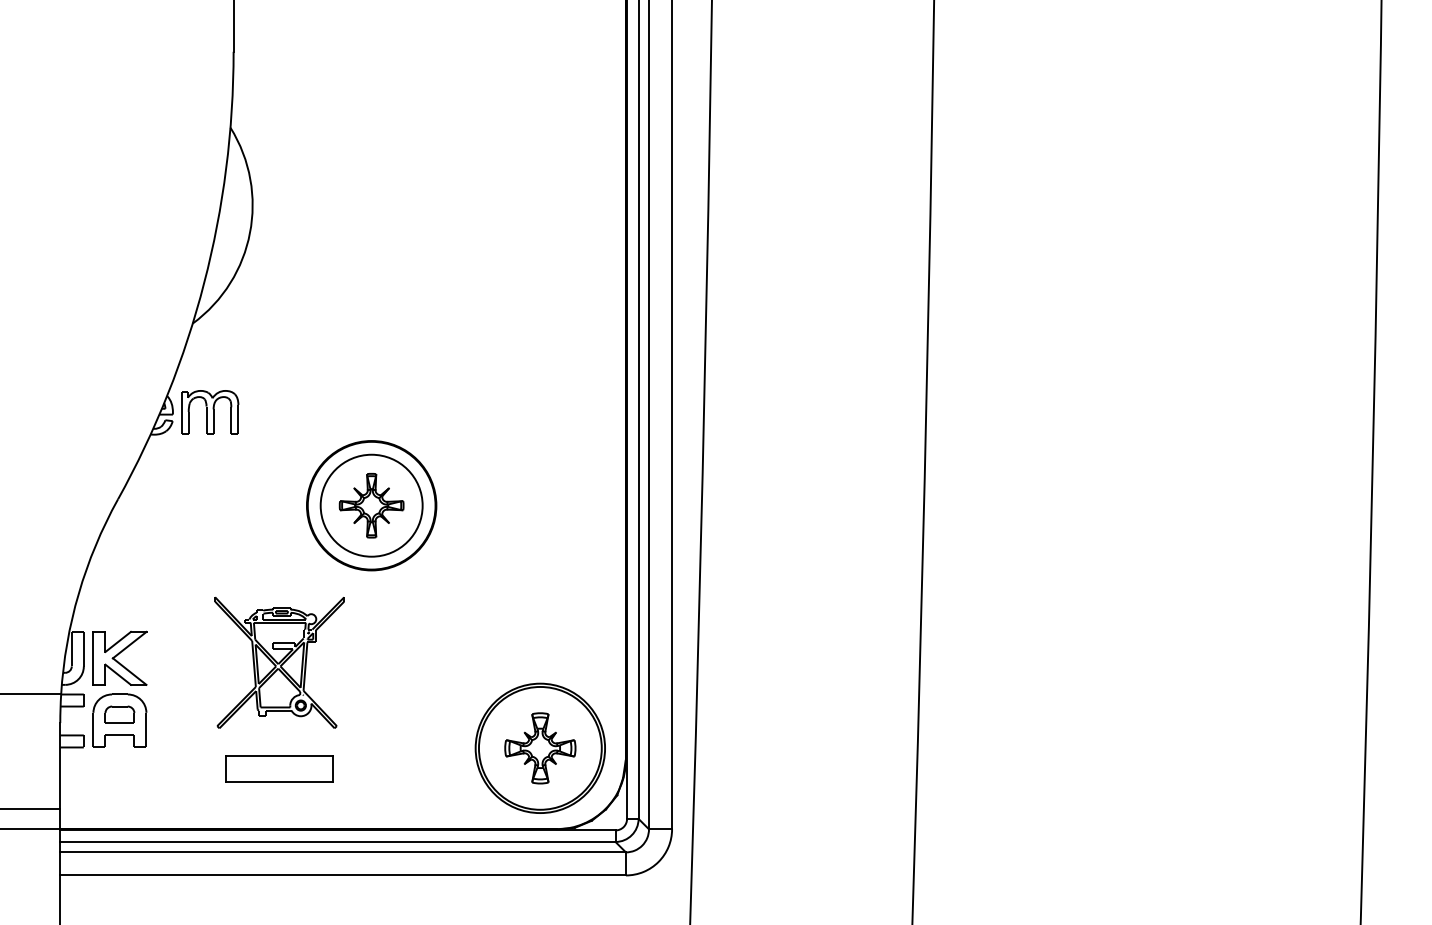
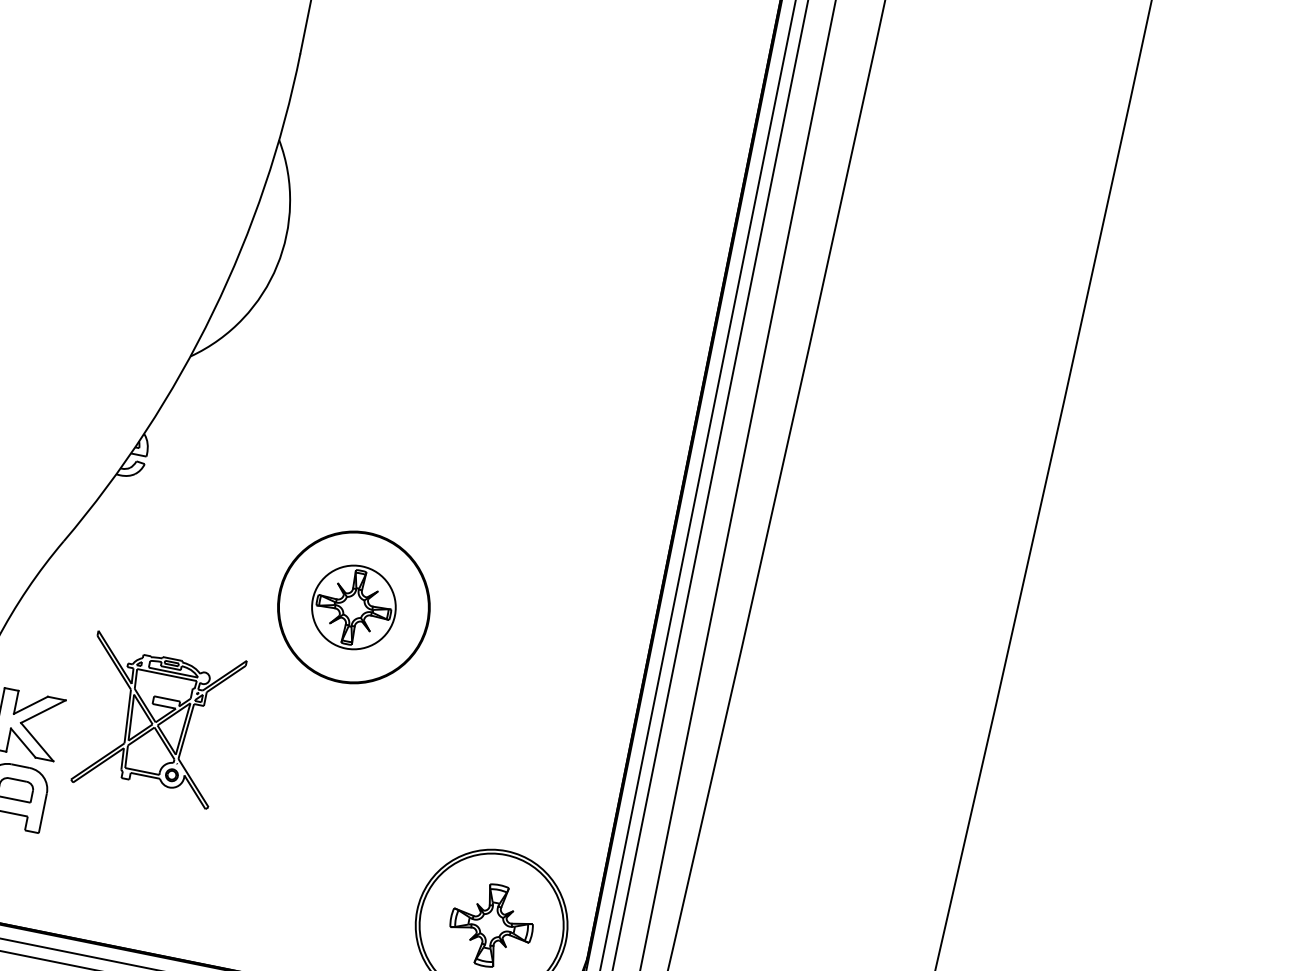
part: (210, 412) -> (190, 462), removed
circle: (371, 505) -> (353, 607), size x0.7
part: (279, 662) -> (157, 720), moved
part: (279, 768) -> (187, 888), removed

